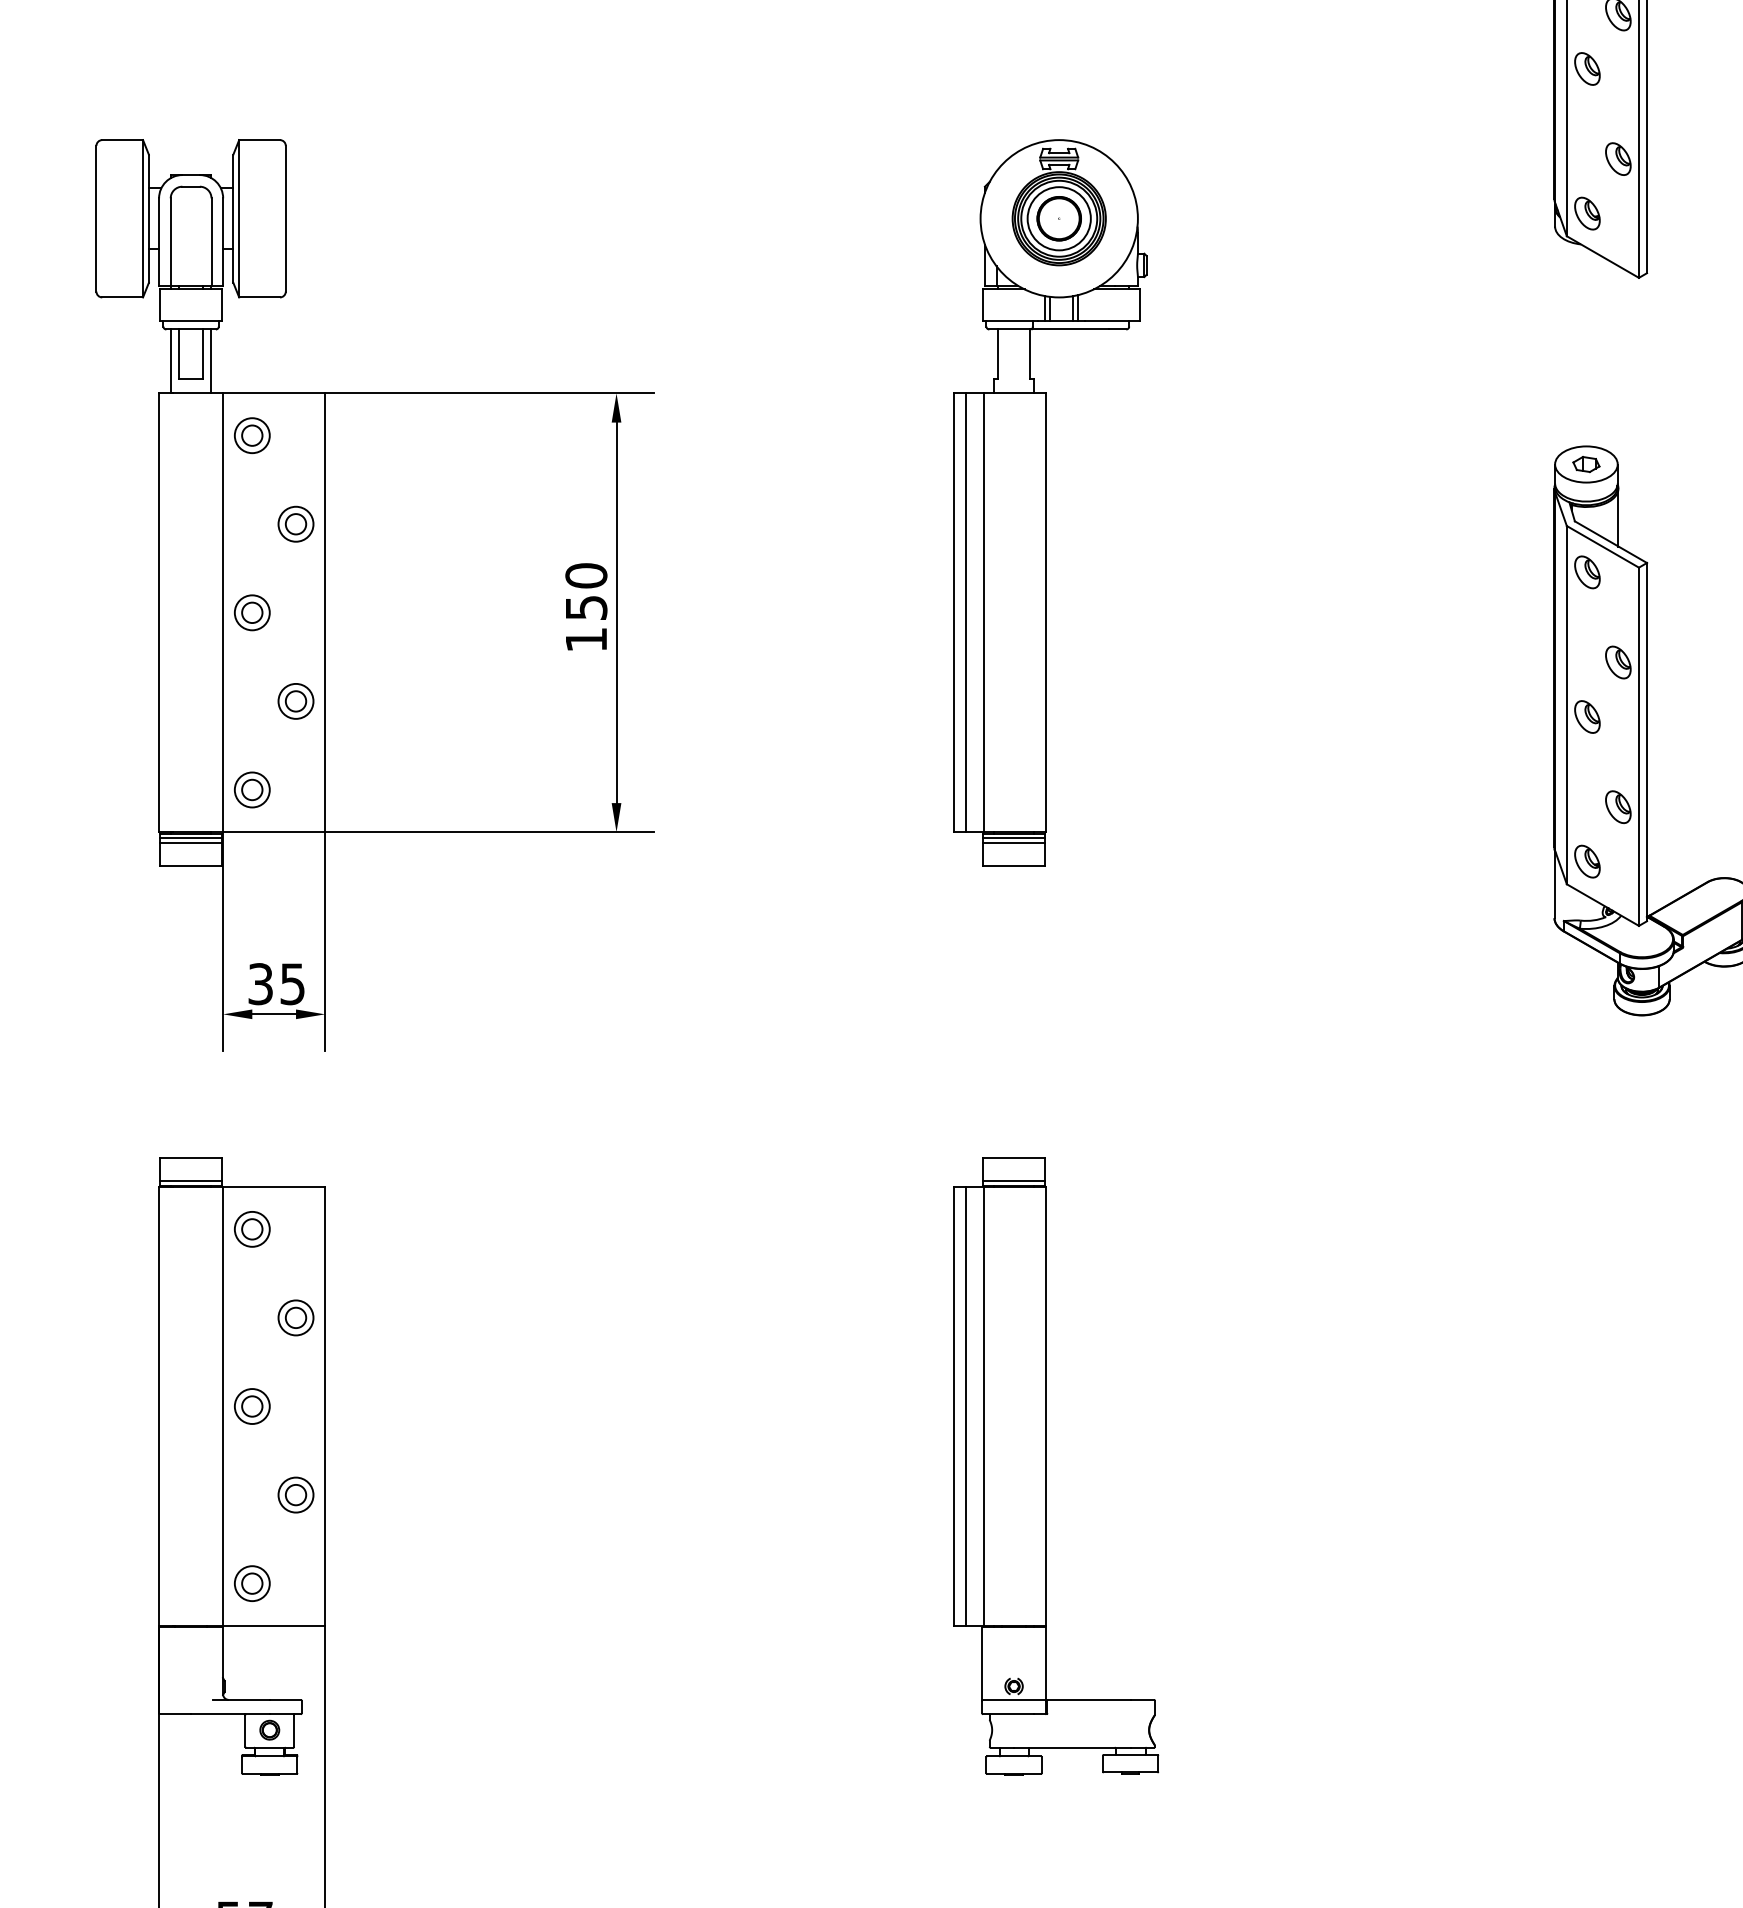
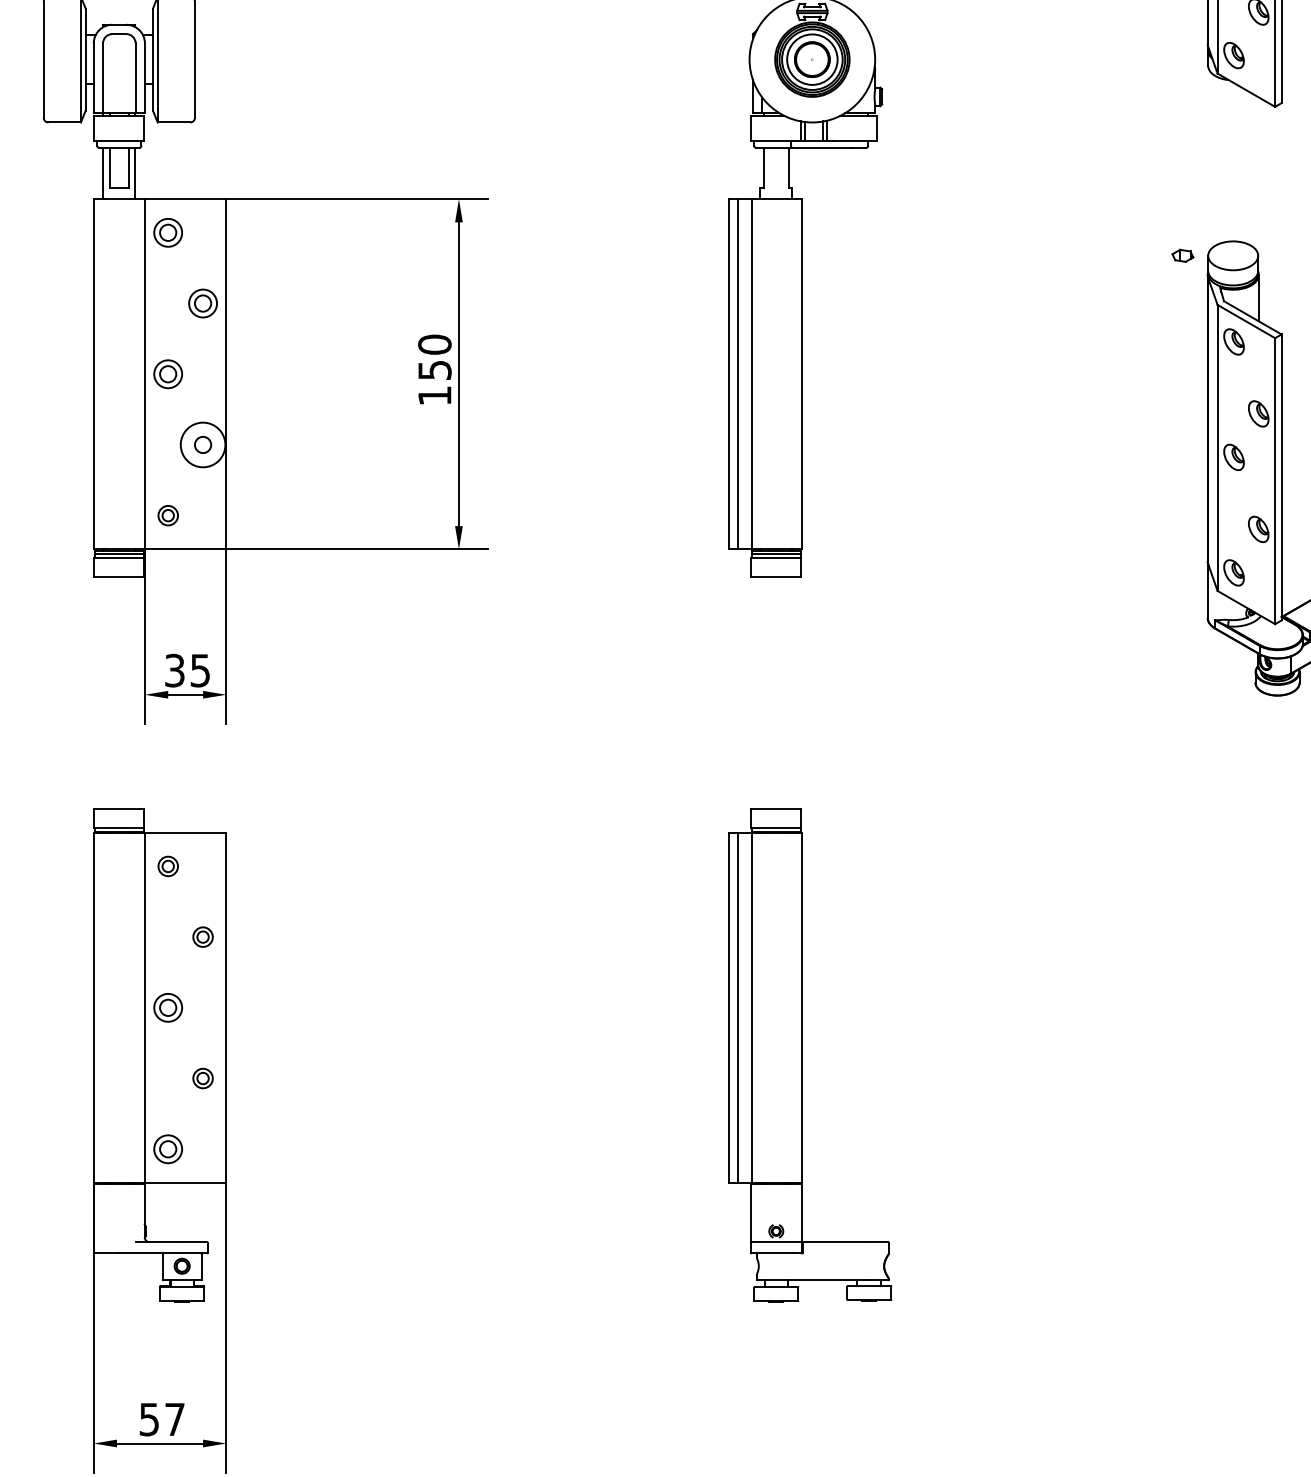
part: (1586, 464) -> (1182, 255), moved
circle: (295, 700) -> (202, 444), size x1.6
part: (252, 789) -> (168, 515), size x0.7
part: (252, 1229) -> (168, 866), size x0.7
part: (295, 1317) -> (202, 936), size x0.7
part: (295, 1494) -> (202, 1078), size x0.7

